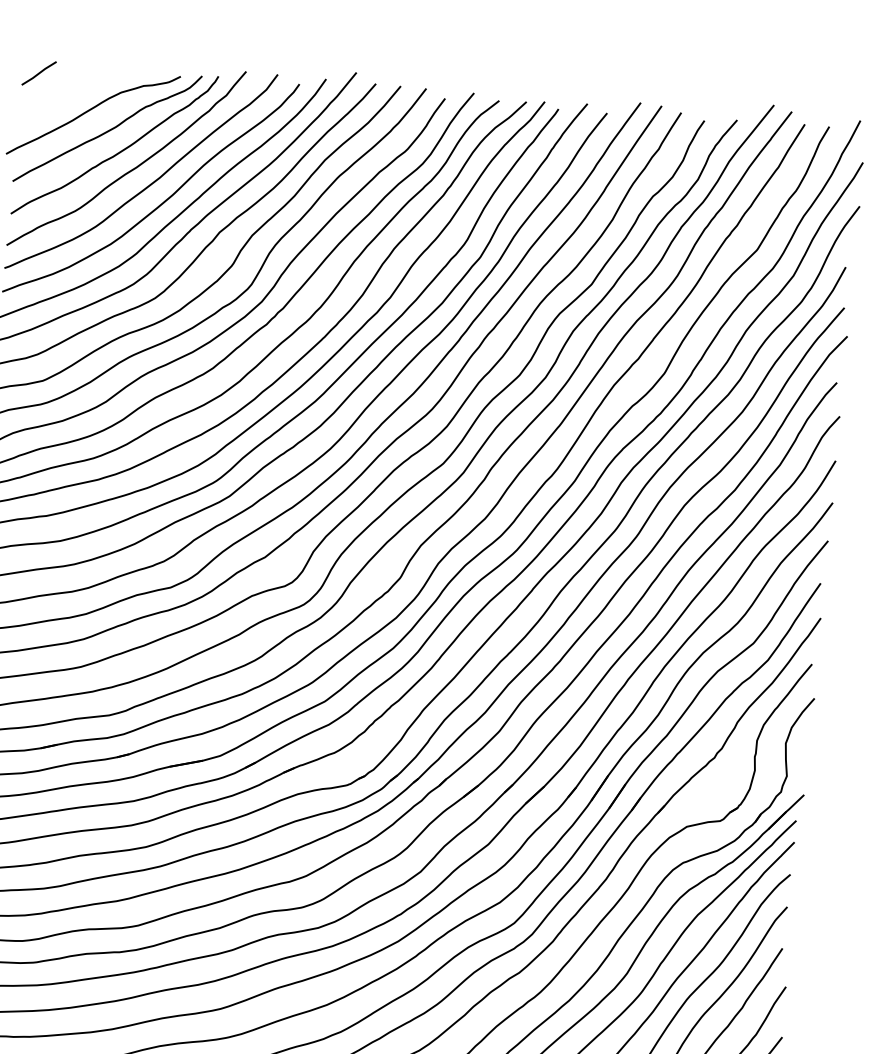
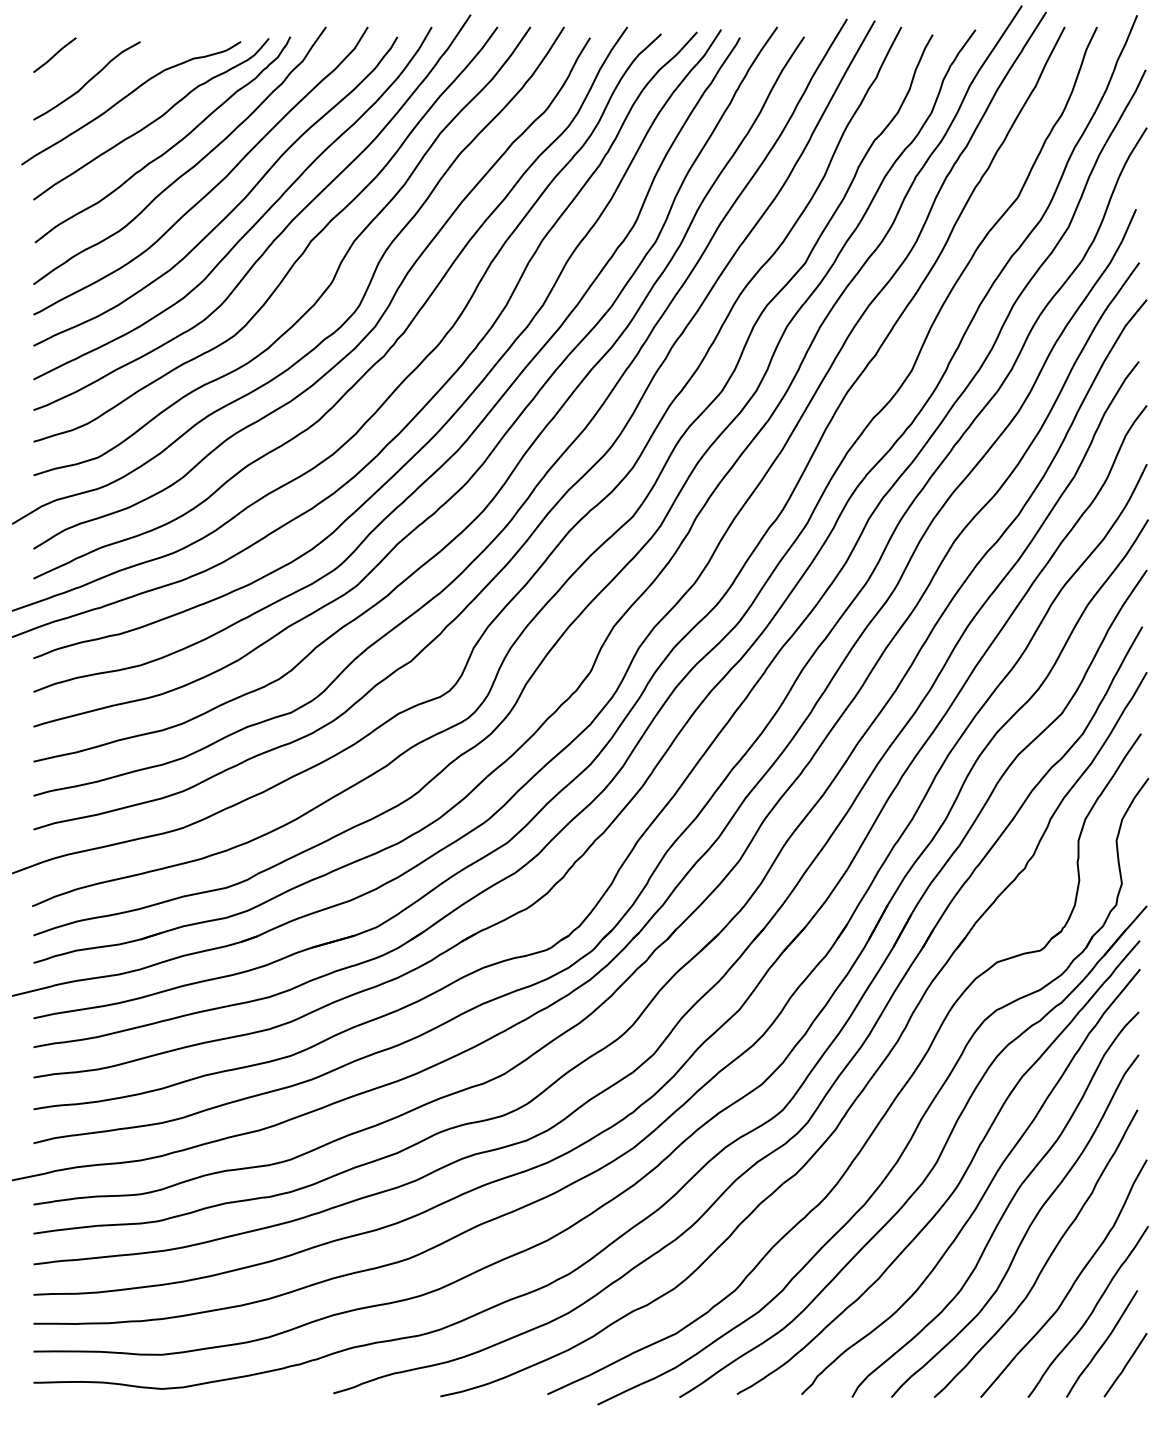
curve: (61, 95) -> (87, 81), added

